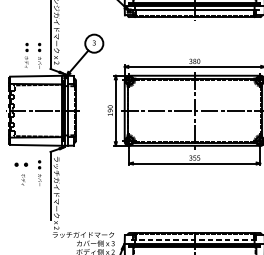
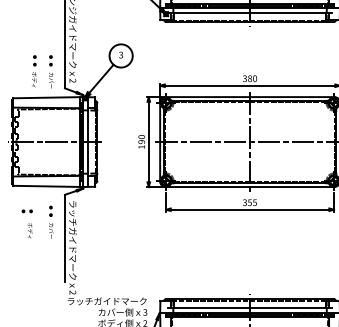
part: (20, 164) -> (26, 211), size x0.62
line: (195, 240) -> (250, 308), dashed -> solid

